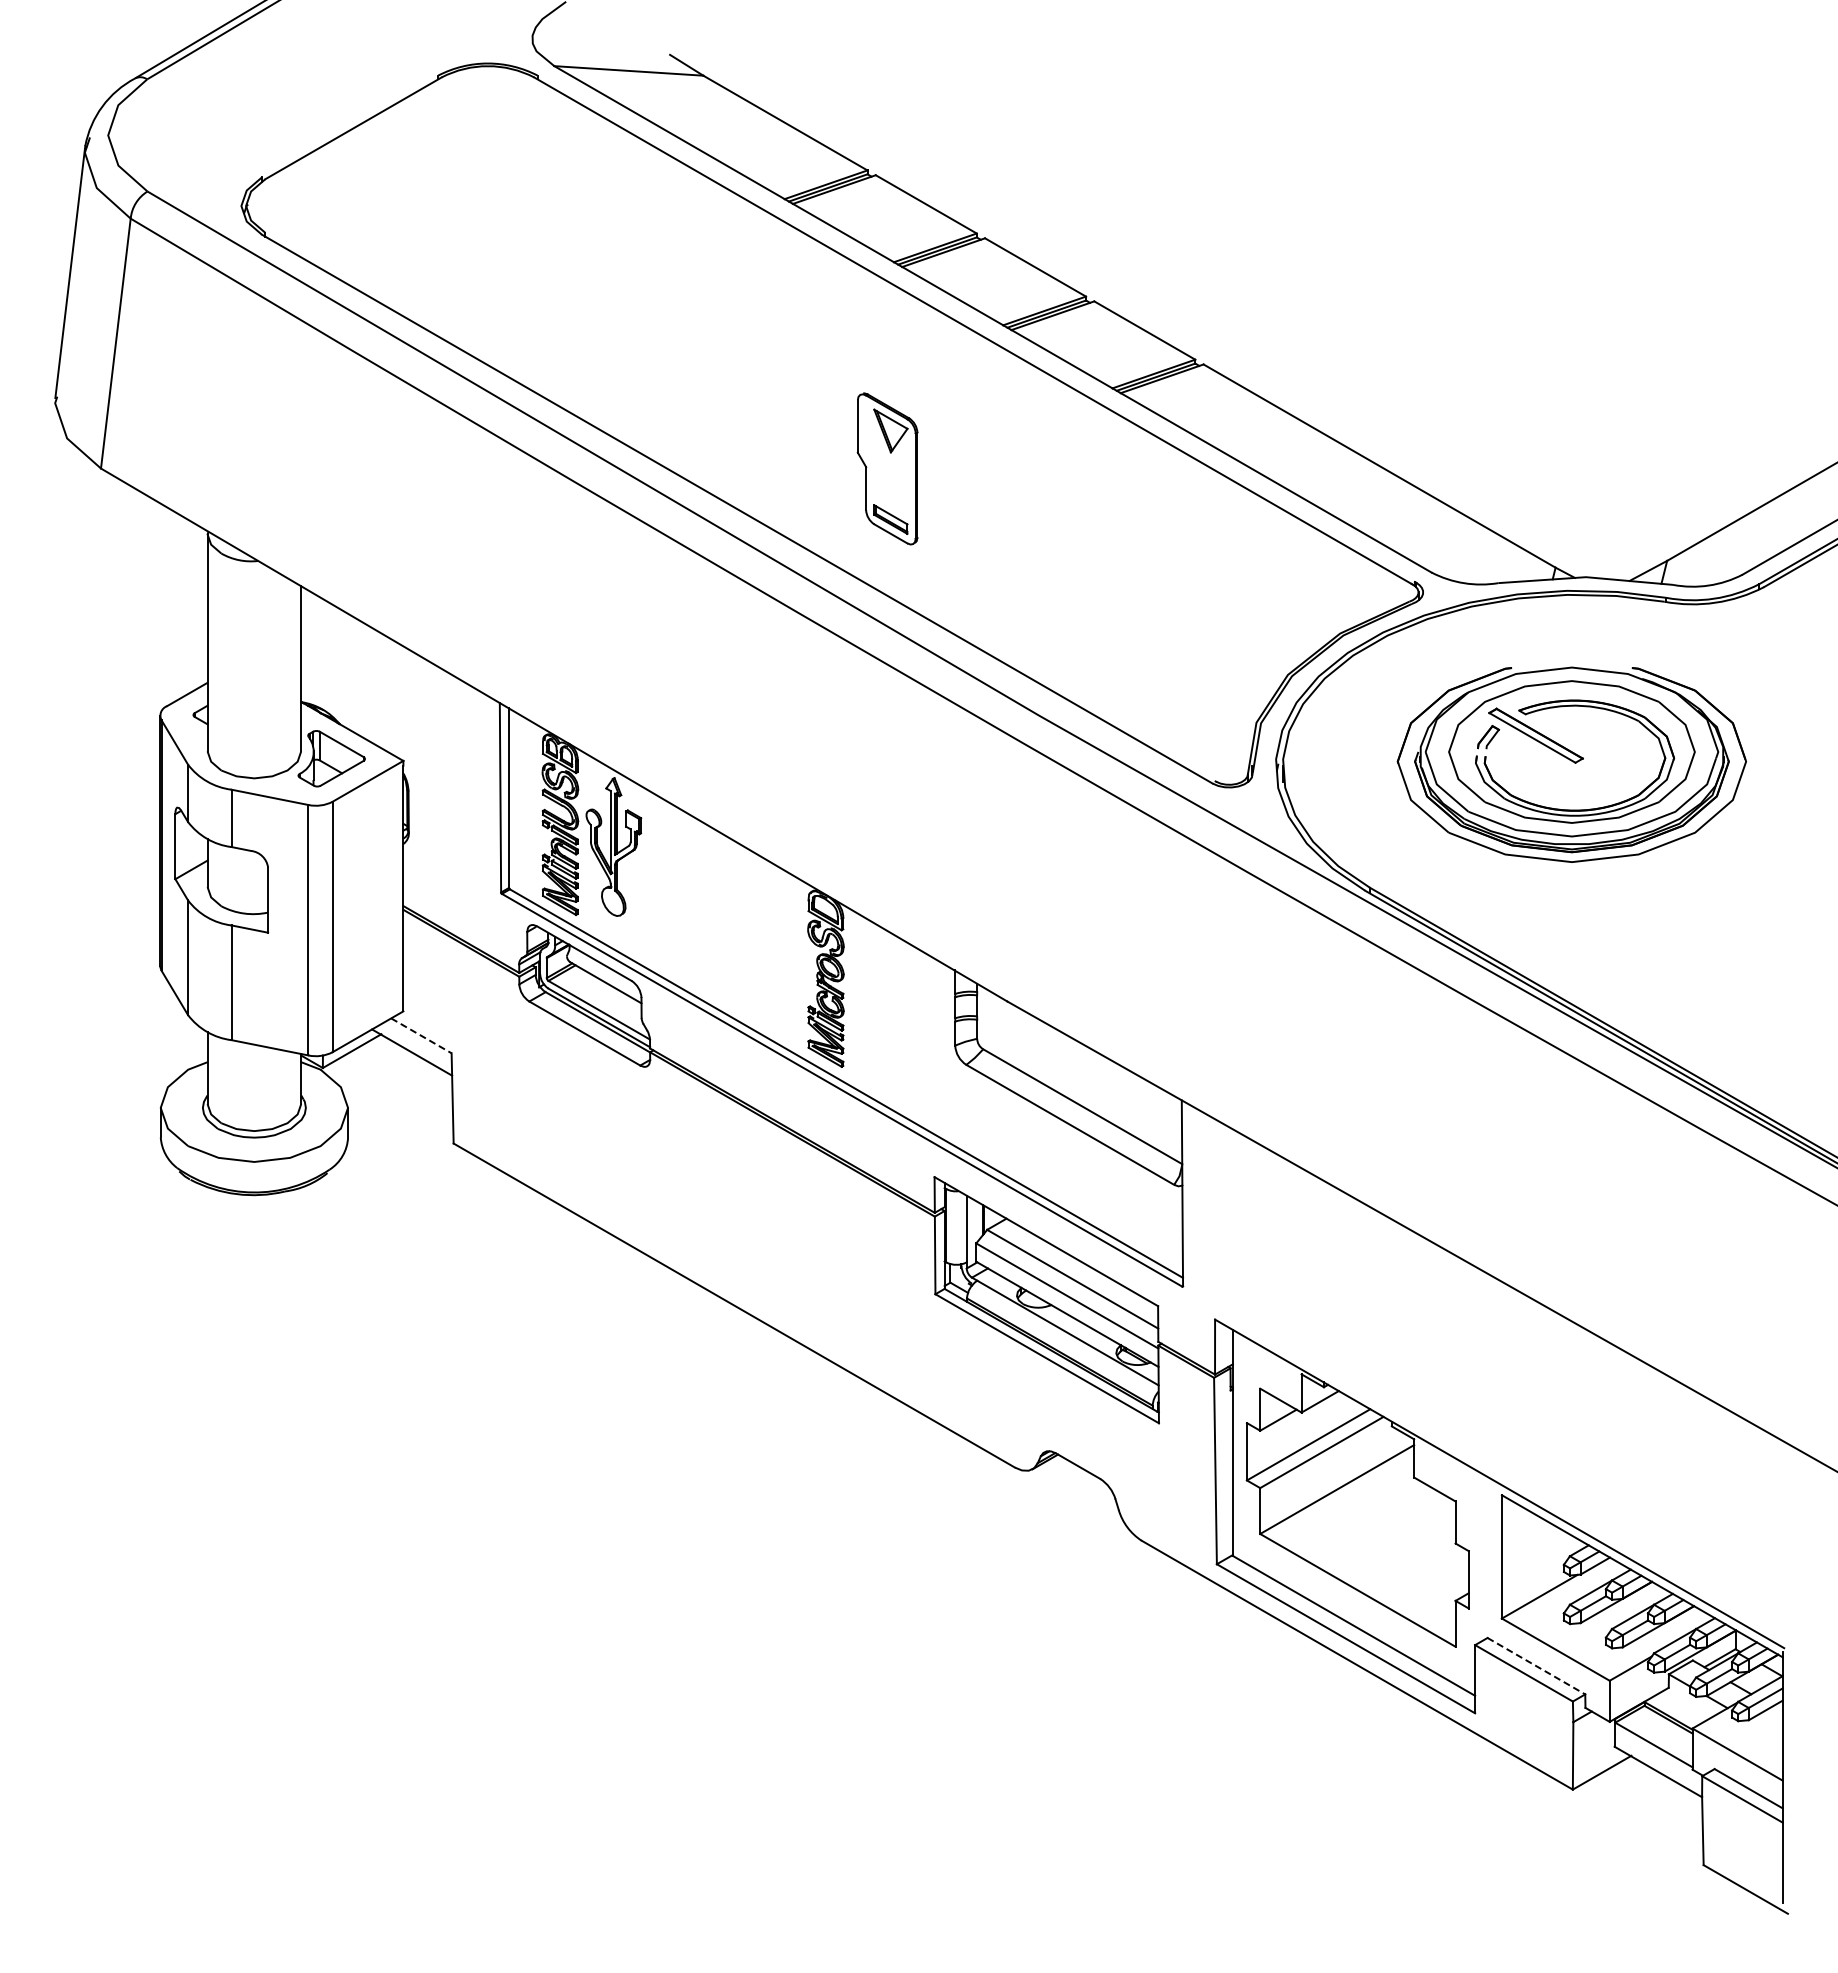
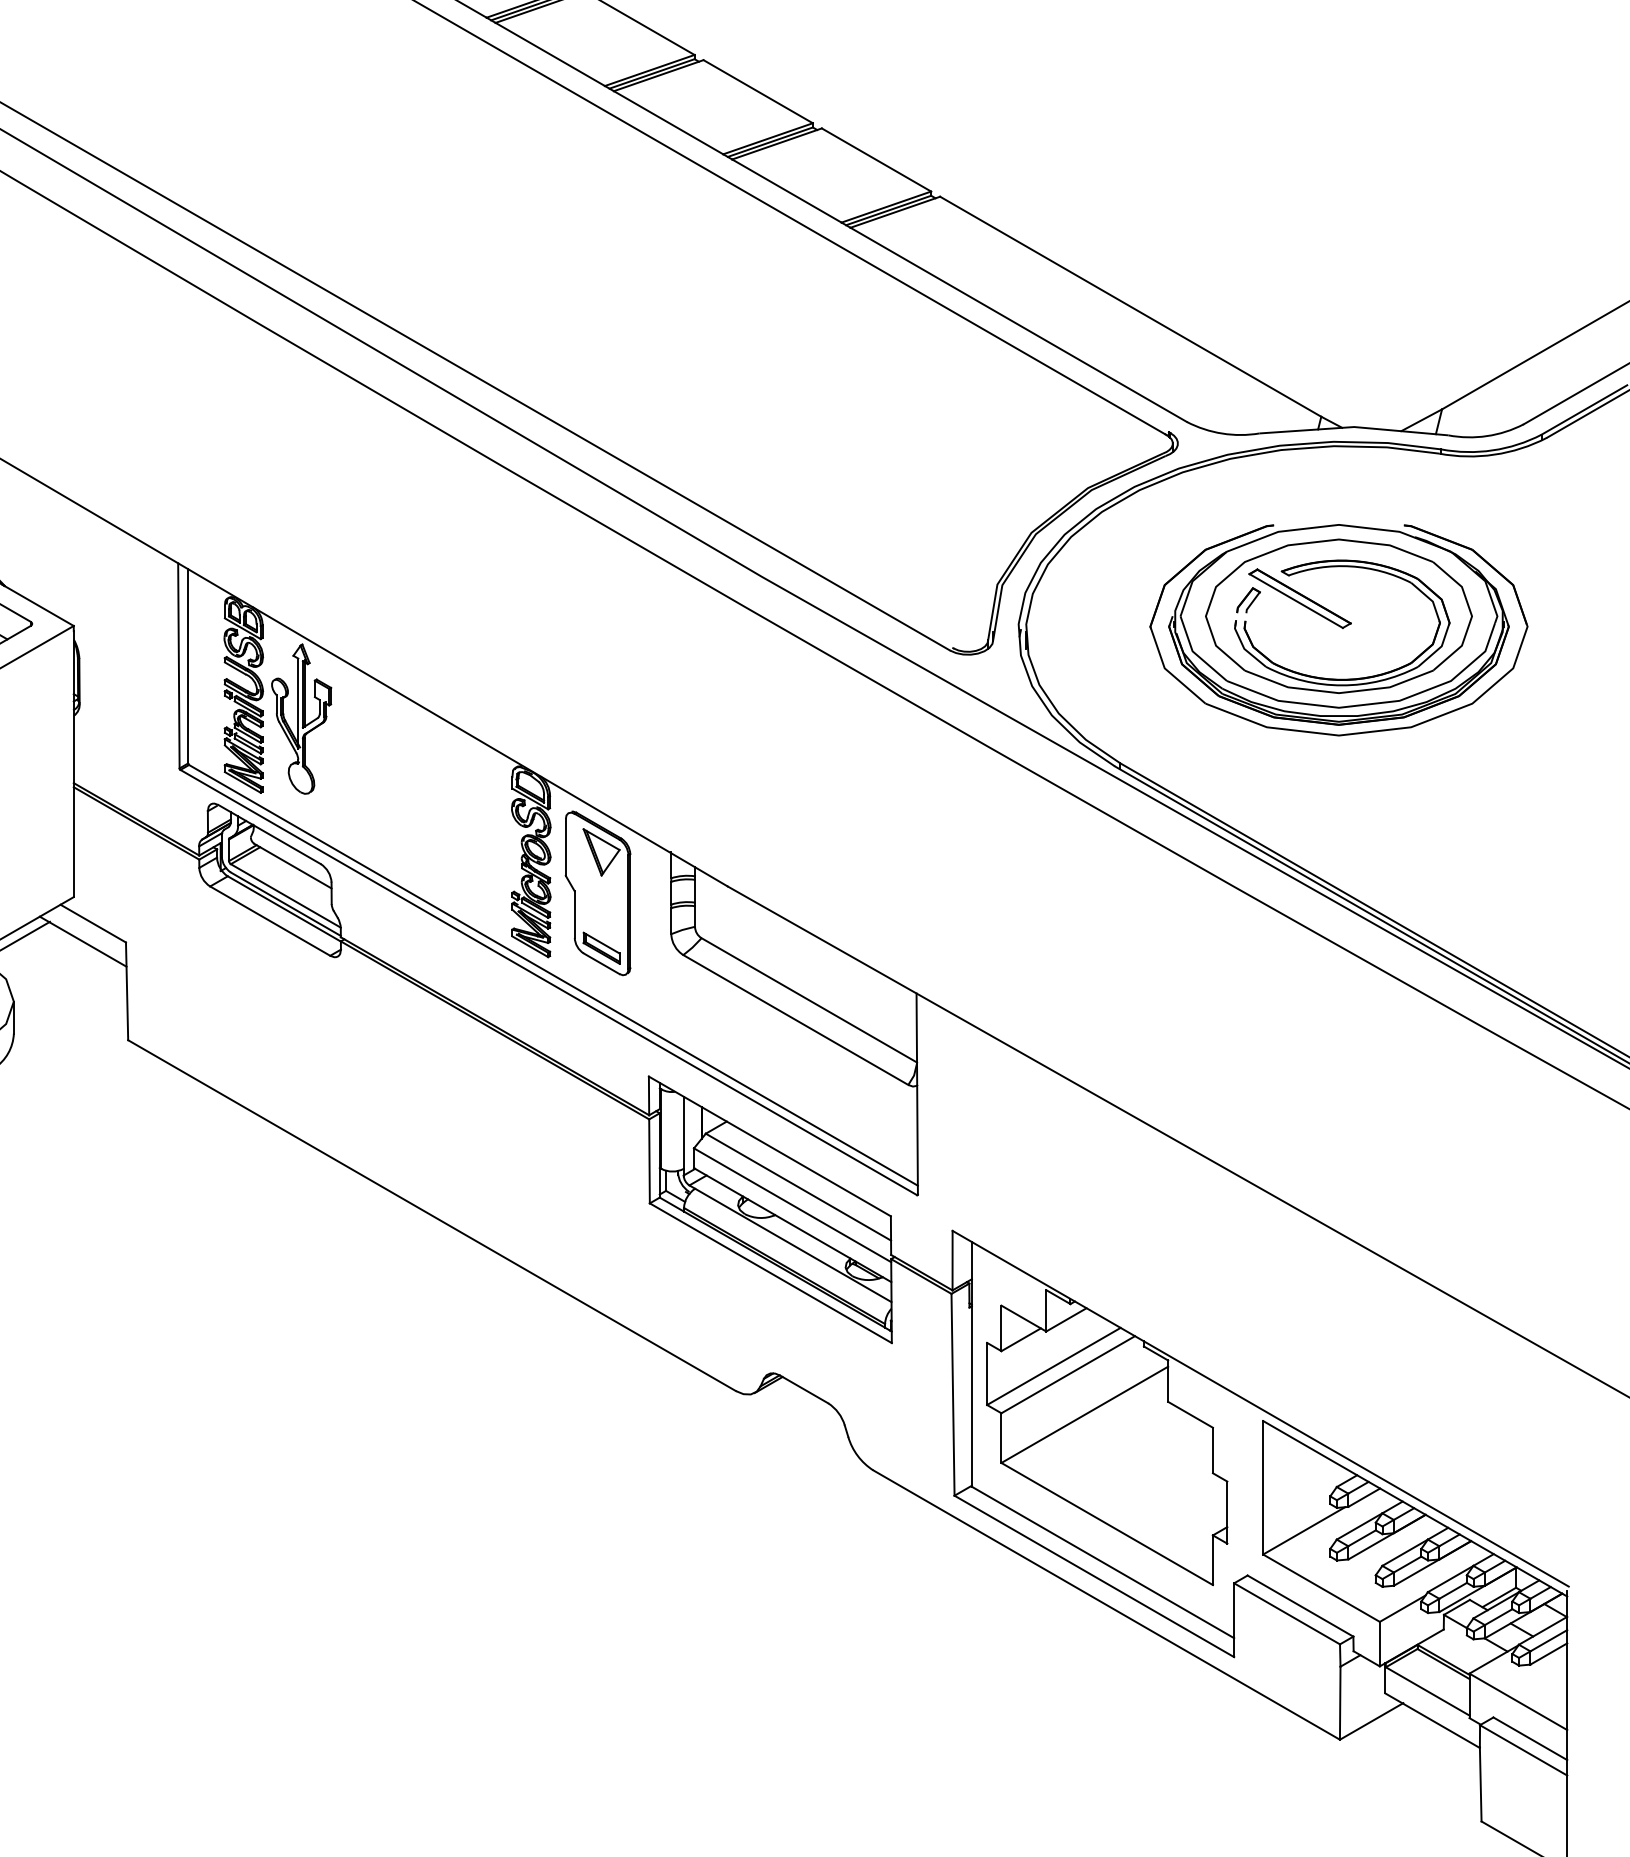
part: (887, 468) -> (597, 892), moved
line: (421, 1035) -> (93, 923), dashed -> solid
line: (1536, 1666) -> (1300, 1606), dashed -> solid

